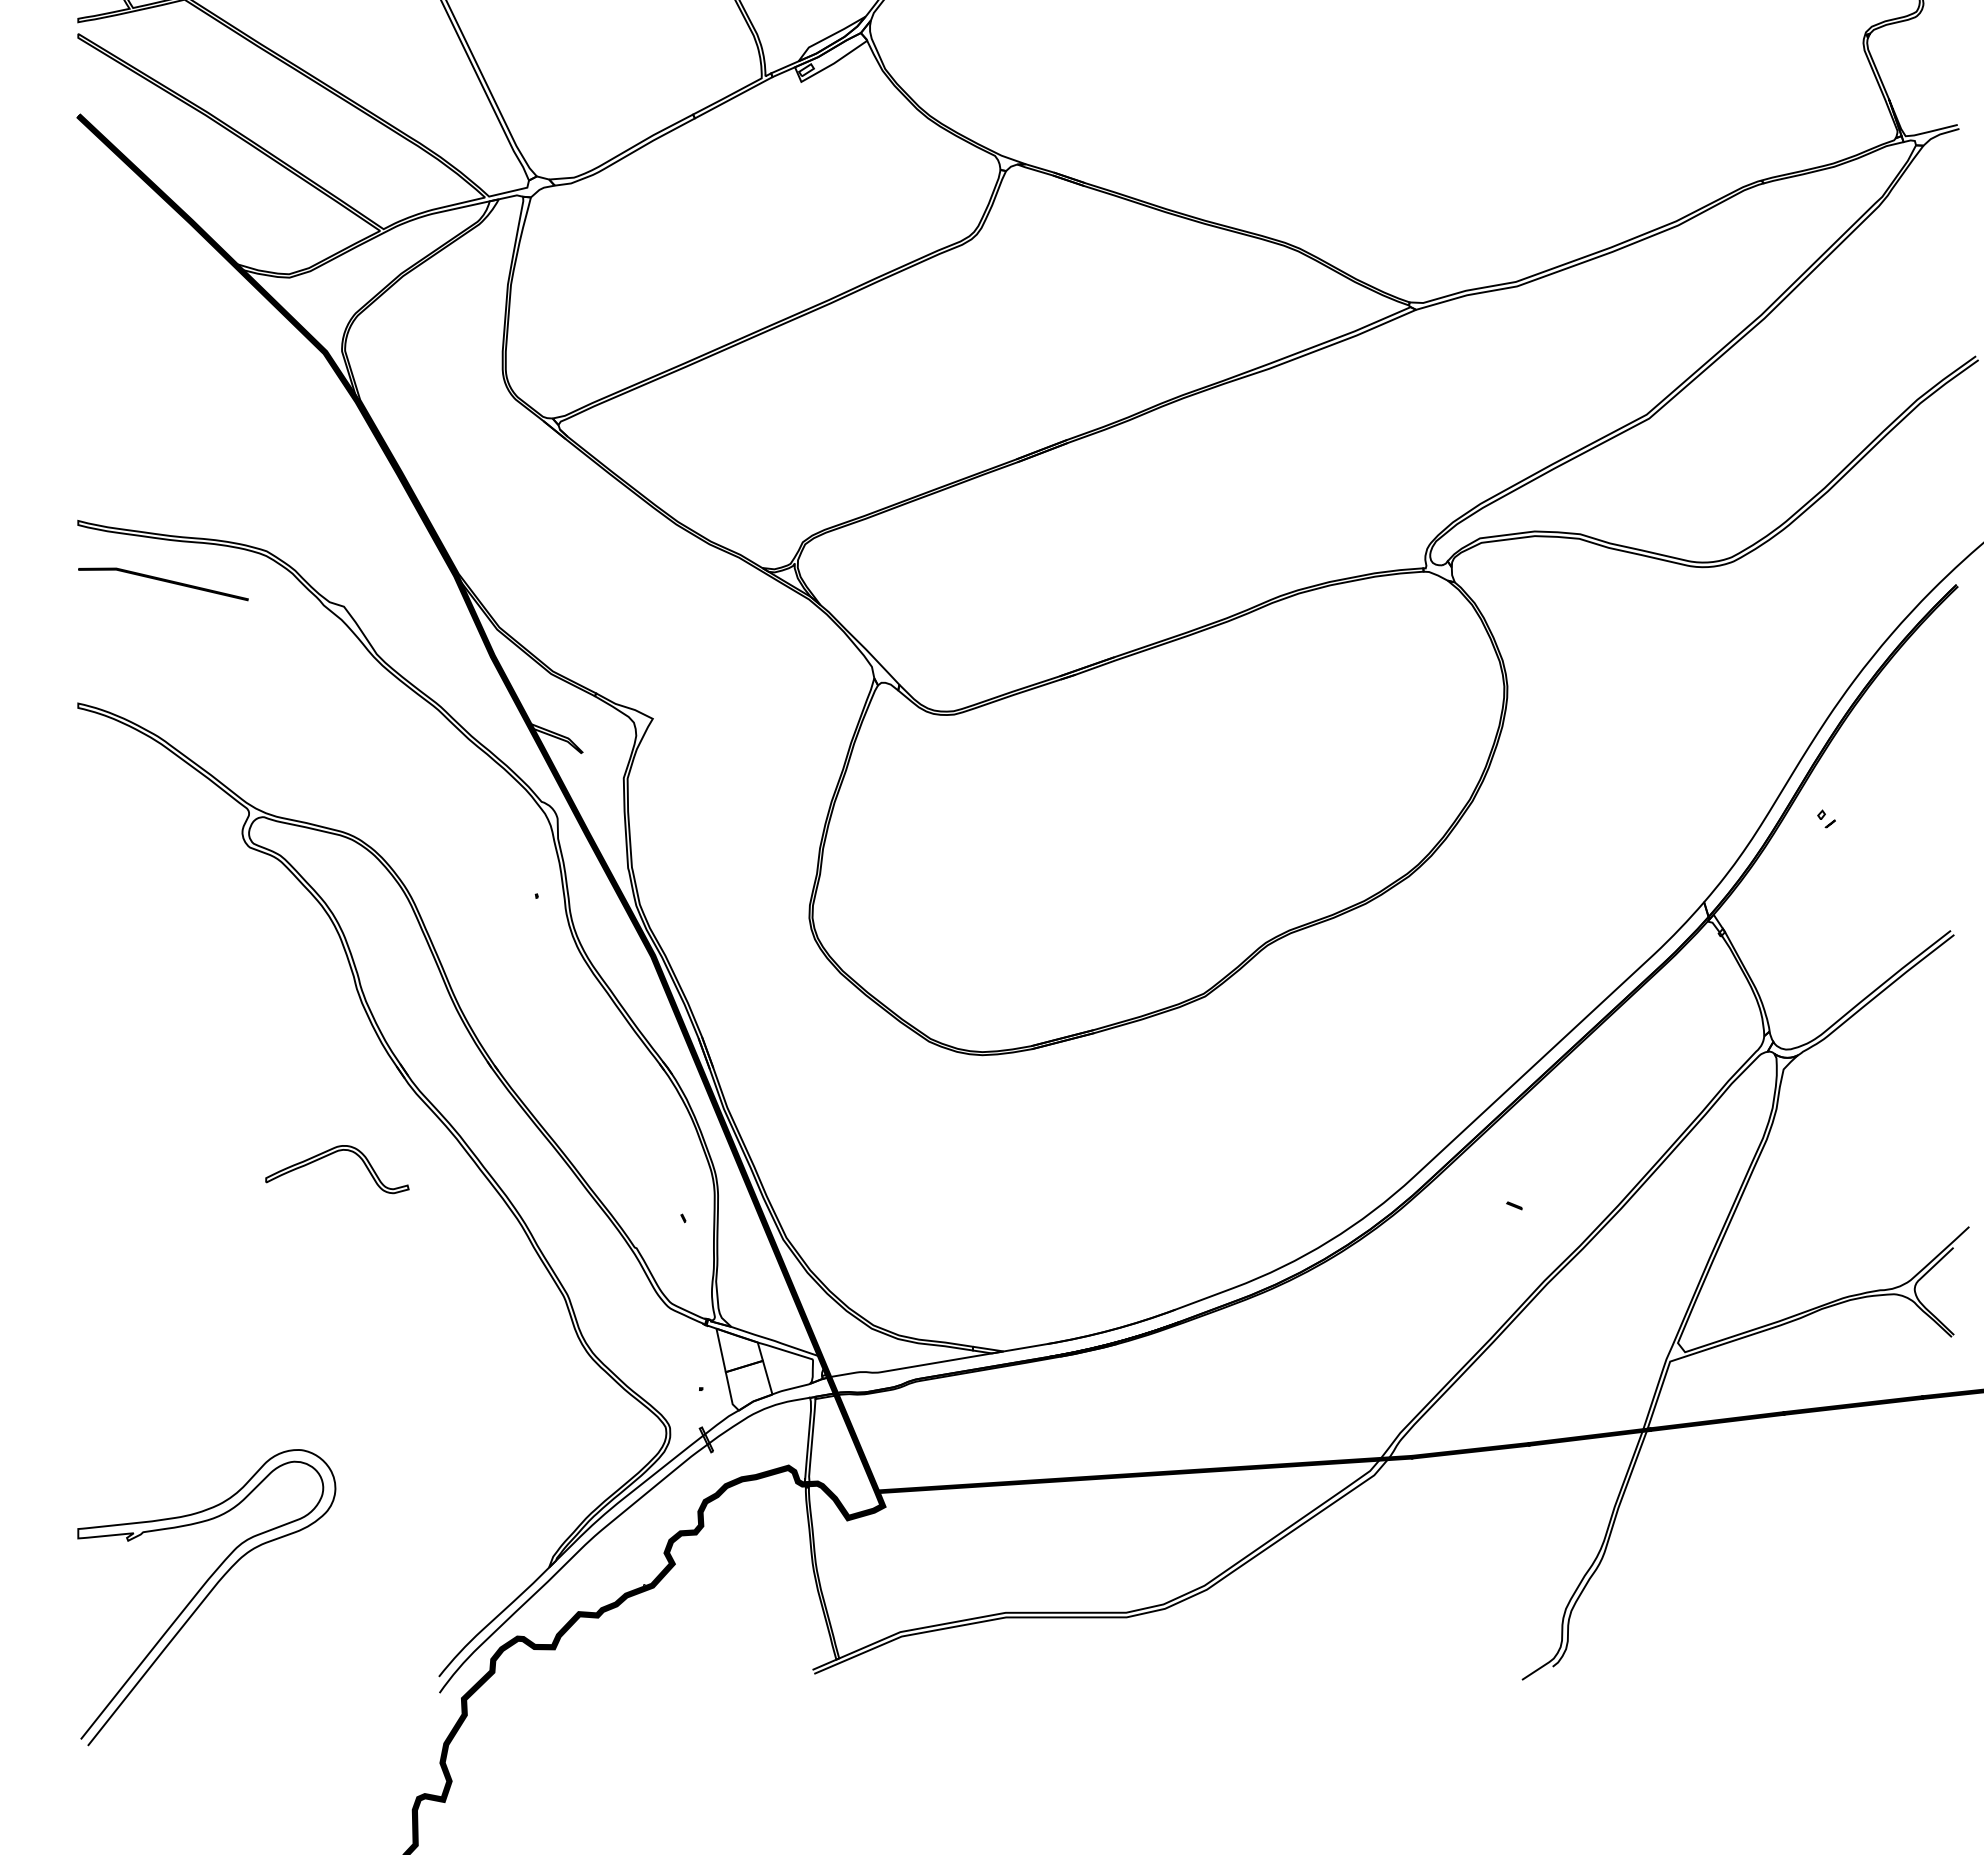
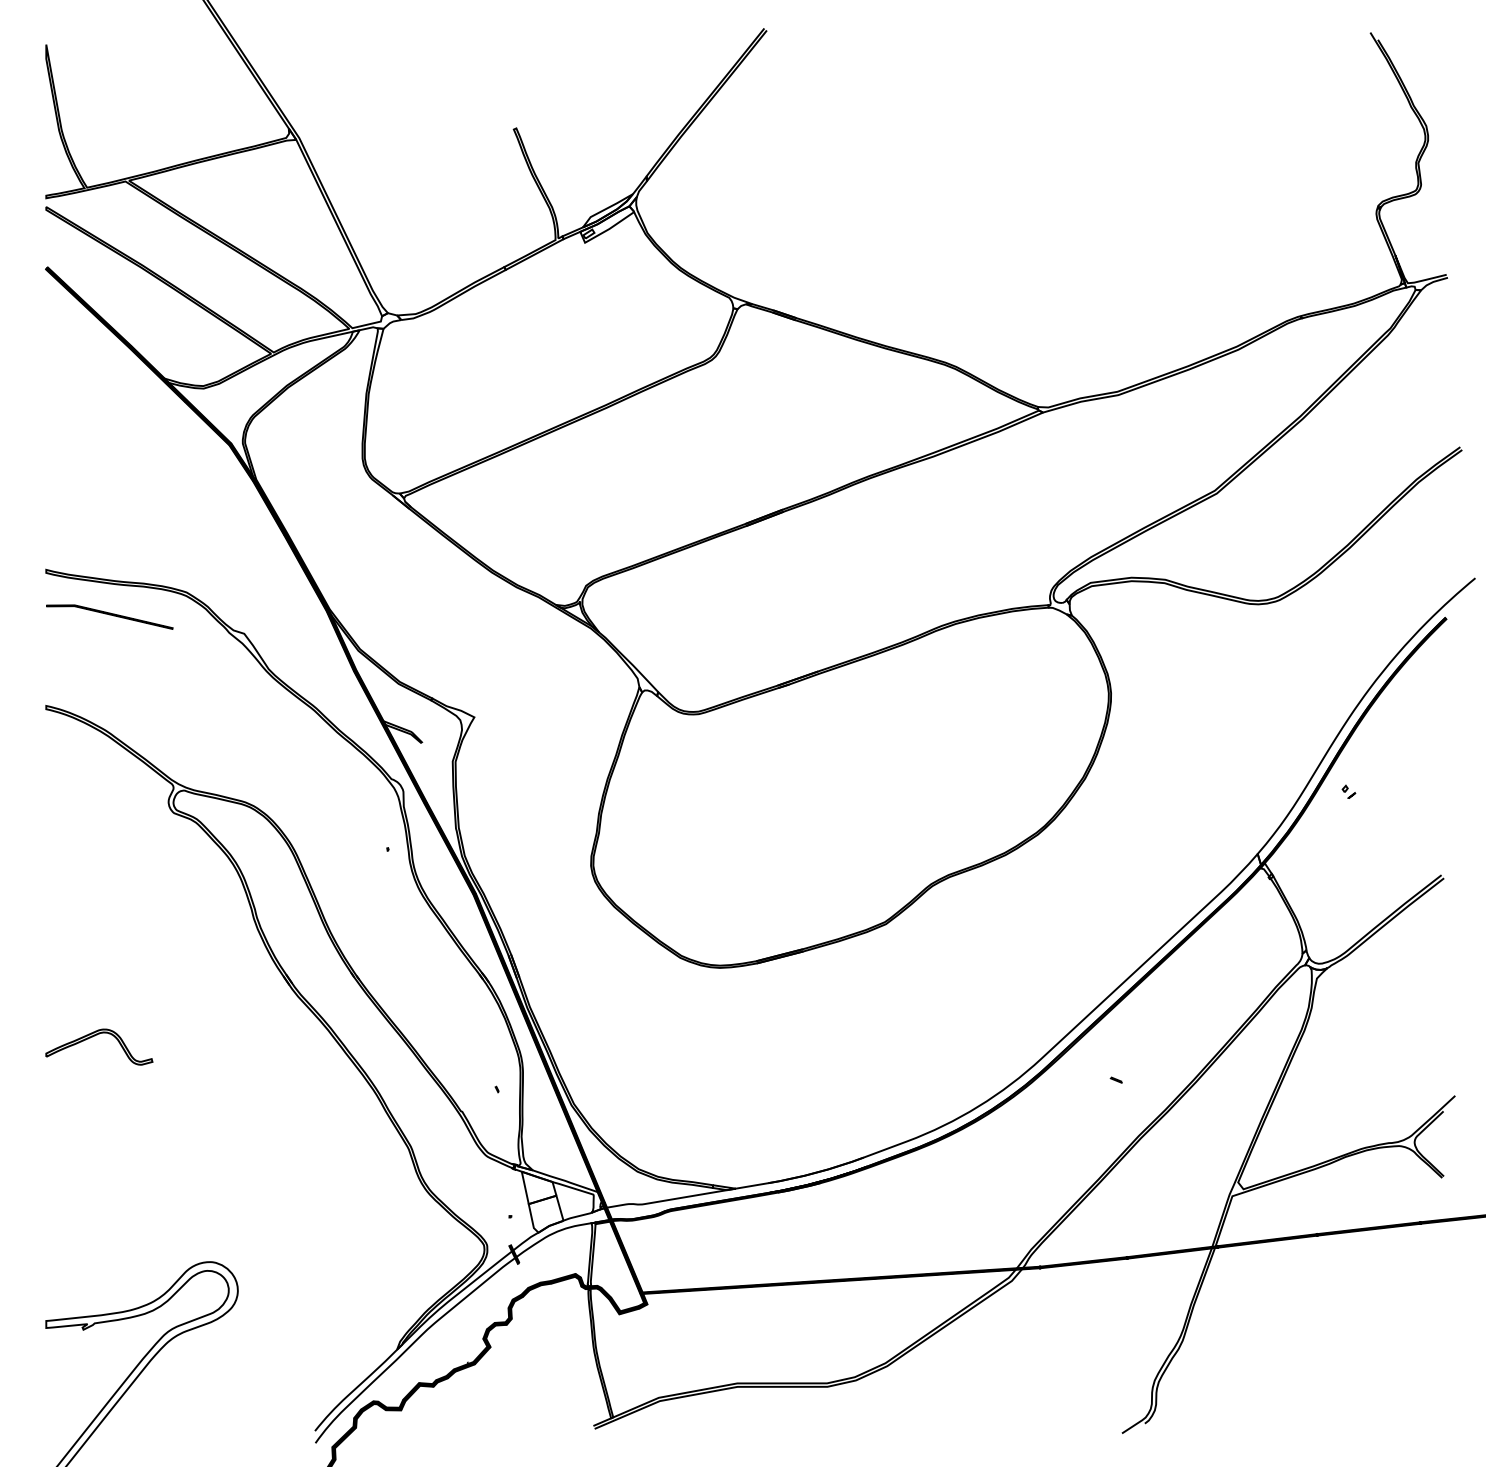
part: (332, 1155) -> (95, 1036), moved

